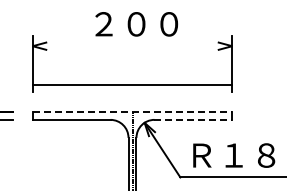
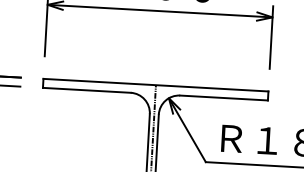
line: (132, 85) -> (160, 11), moved
line: (132, 111) -> (155, 84), dashed -> solid
line: (193, 119) -> (224, 97), dashed -> solid

